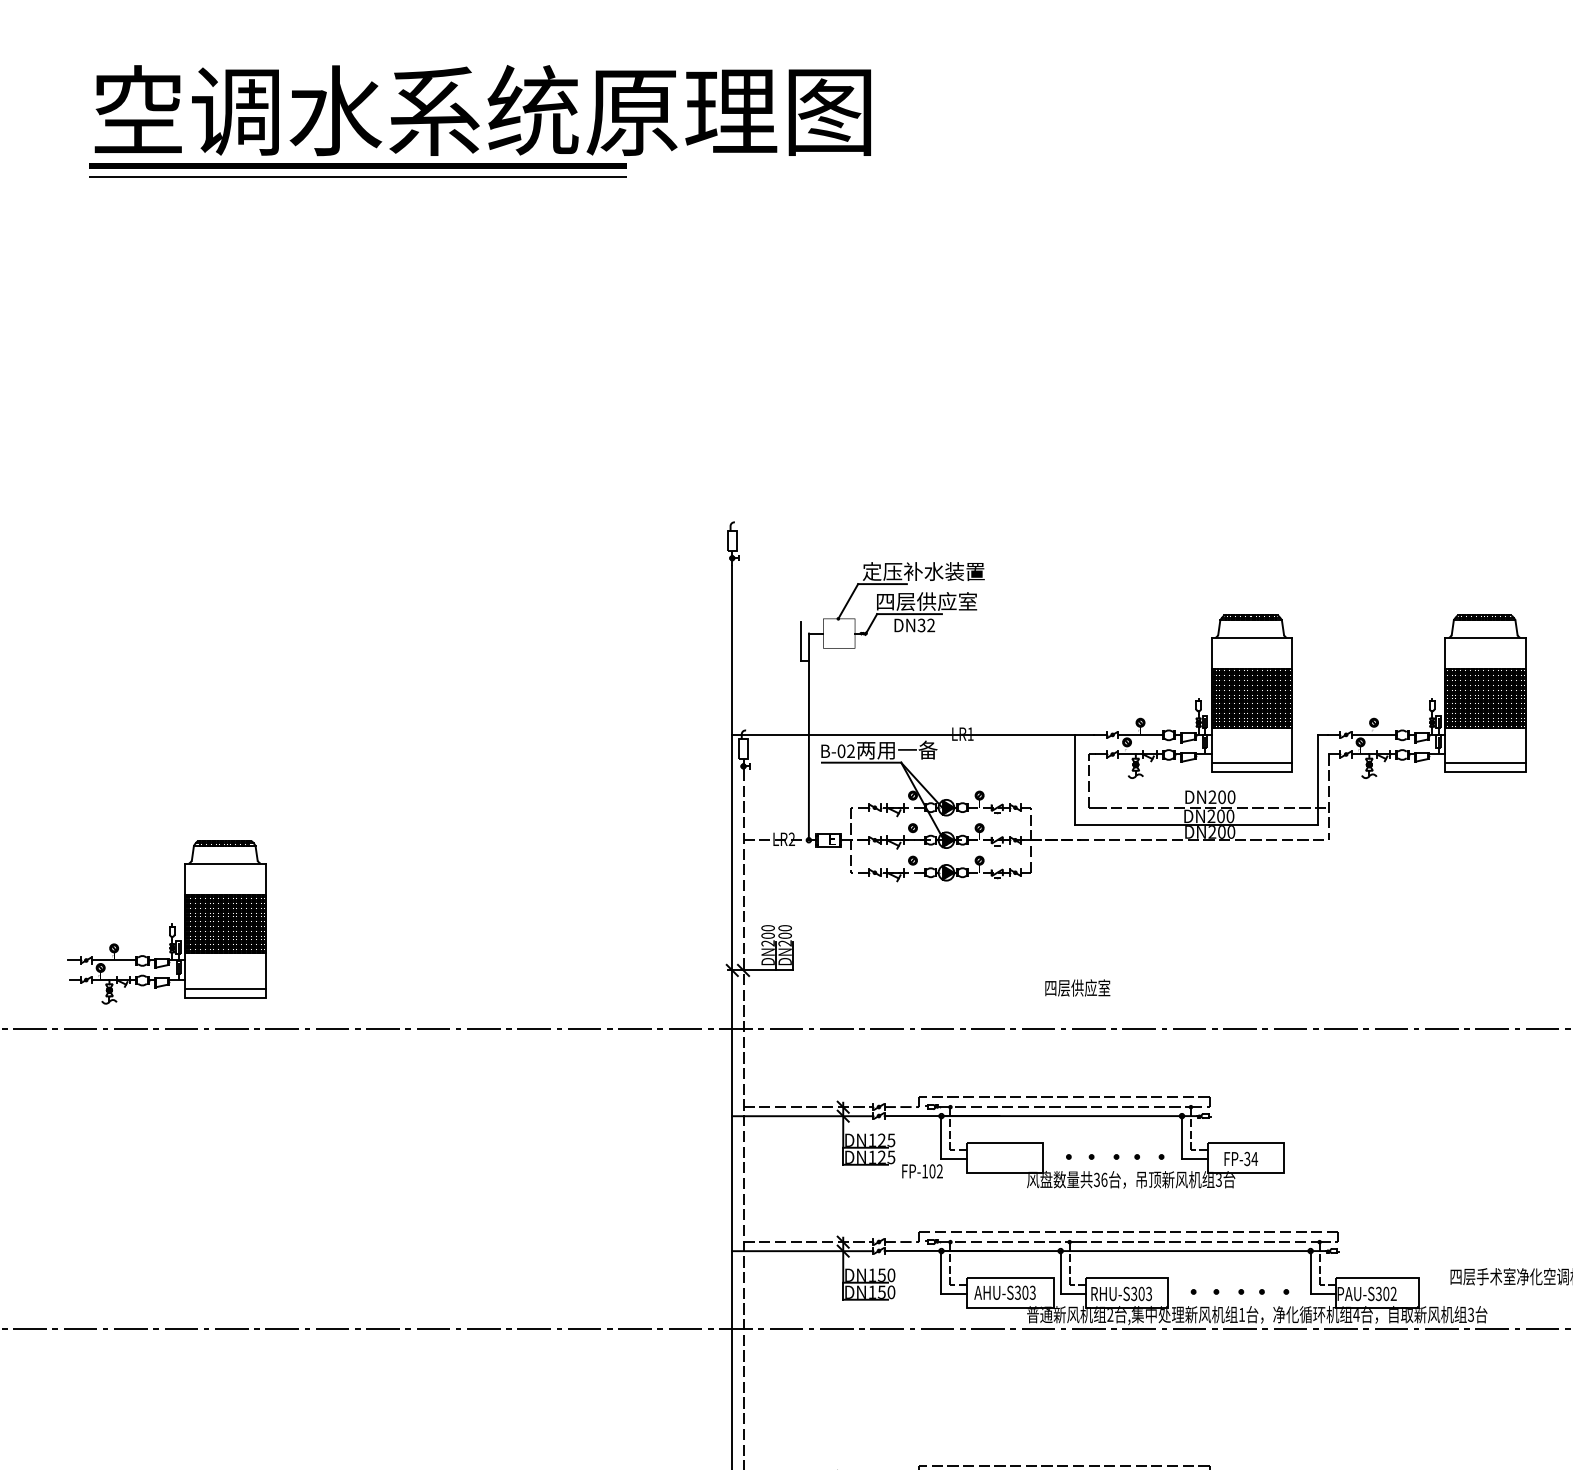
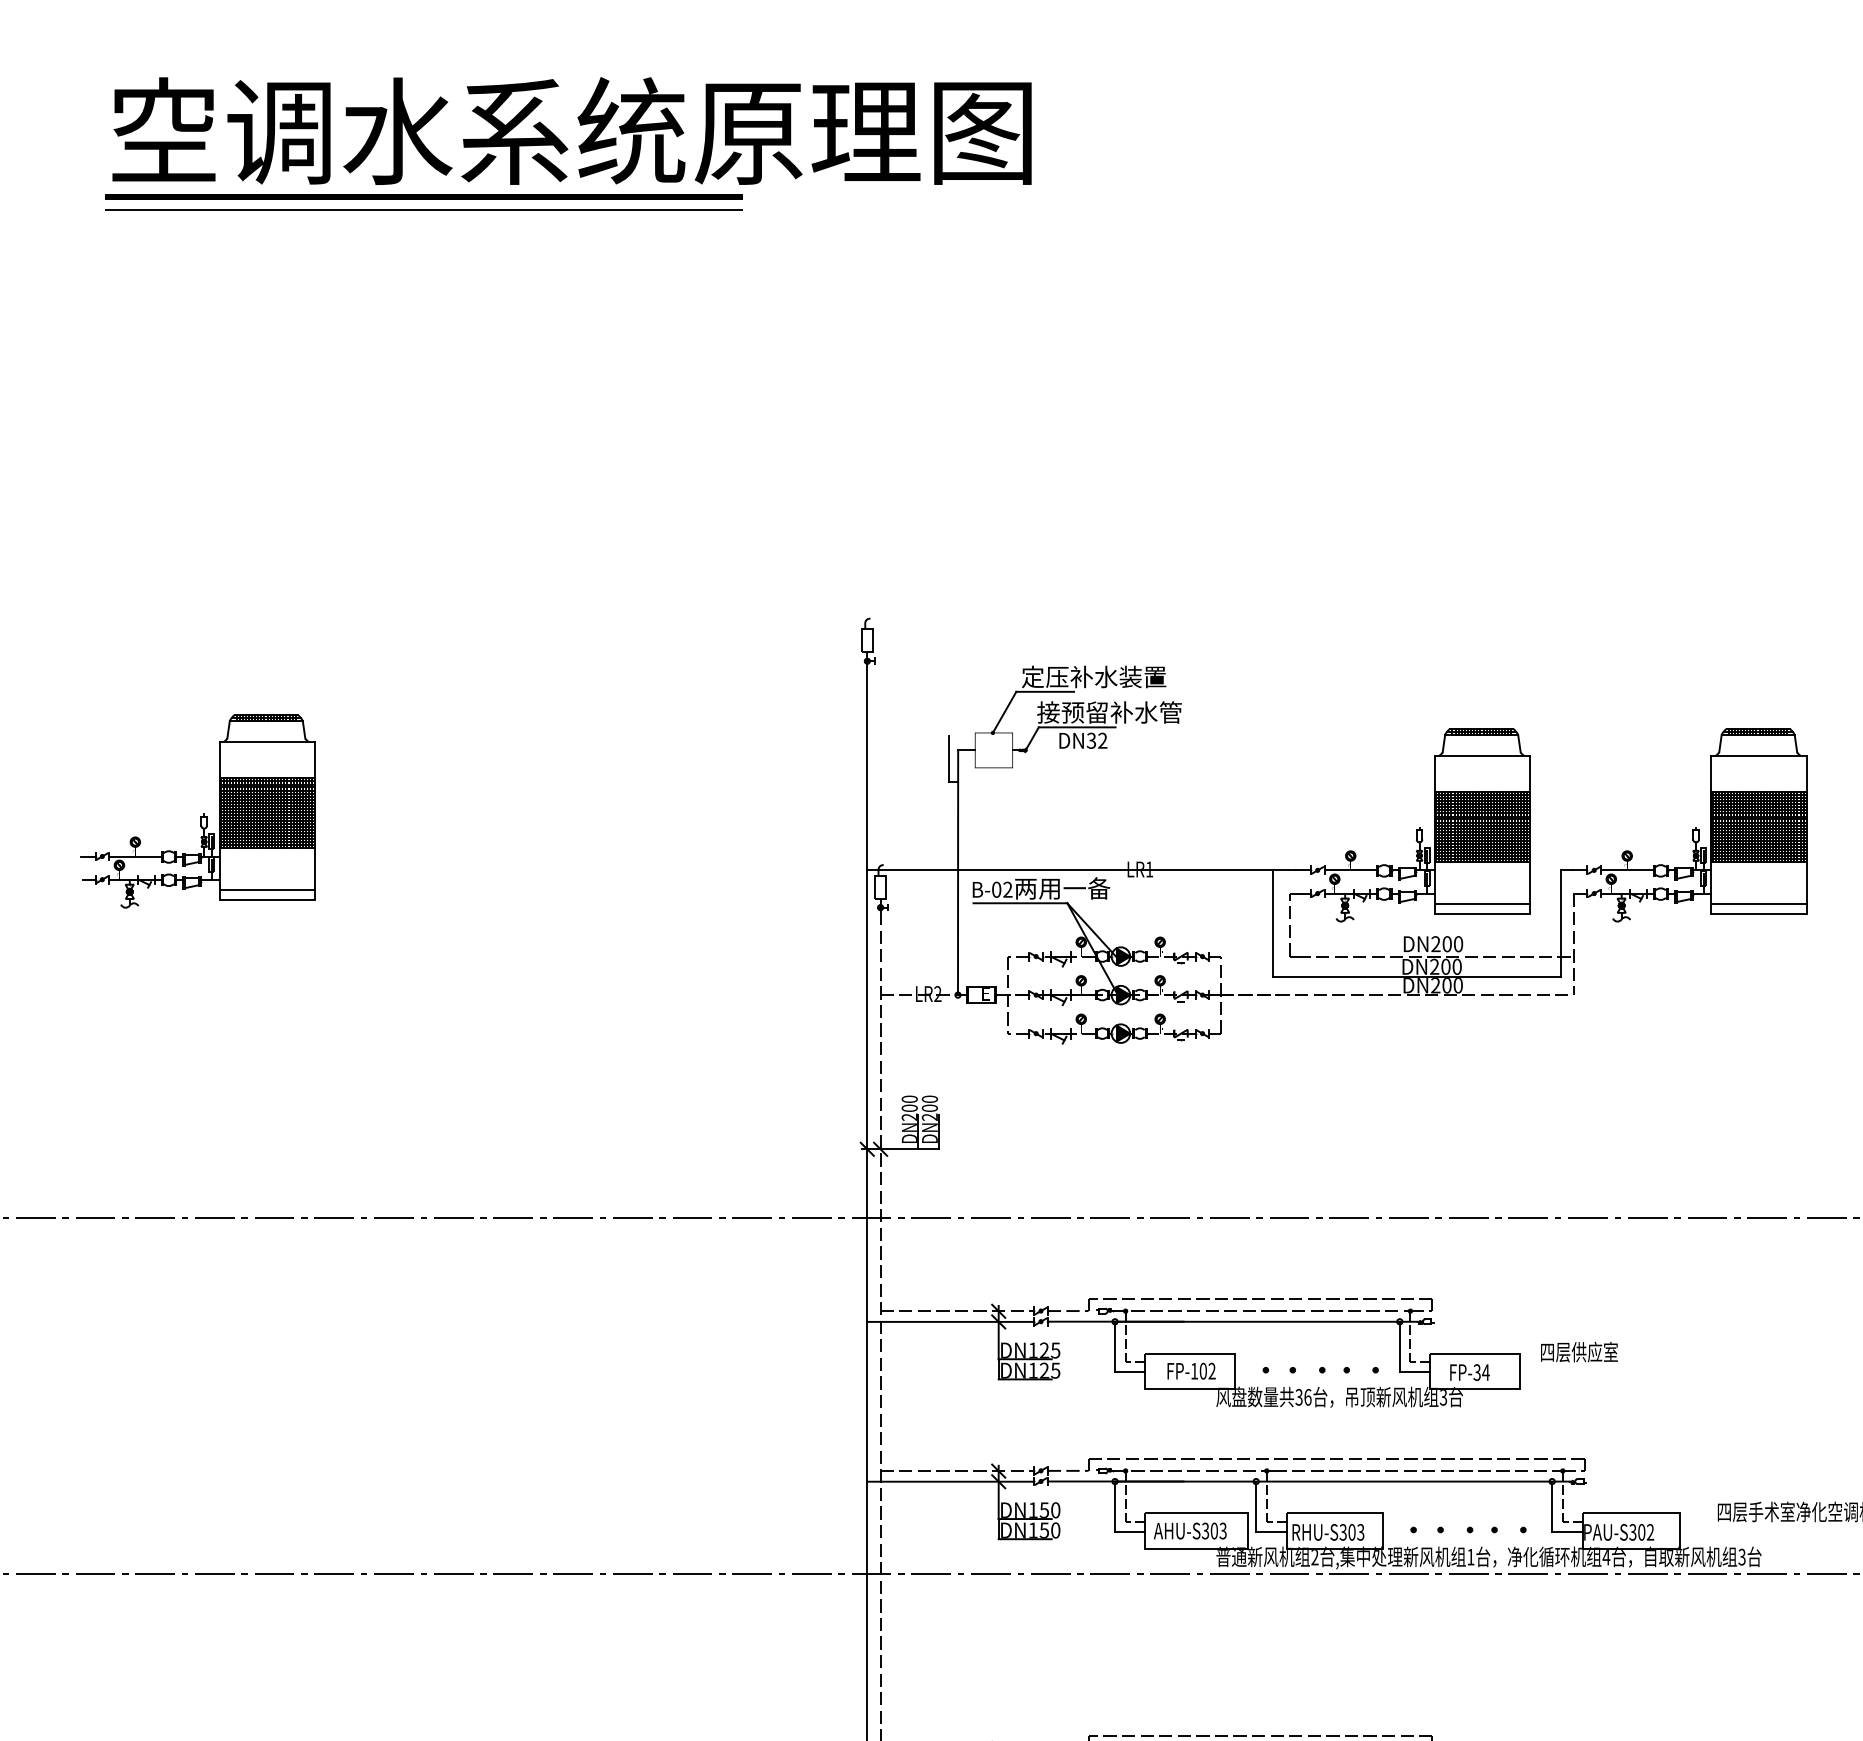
text: (936, 601) -> (1109, 712), 四层供应室 -> 接预留补水管
part: (166, 922) -> (197, 811), moved
text: (1077, 987) -> (1579, 1351), moved
text: (922, 1170) -> (1191, 1370), moved

